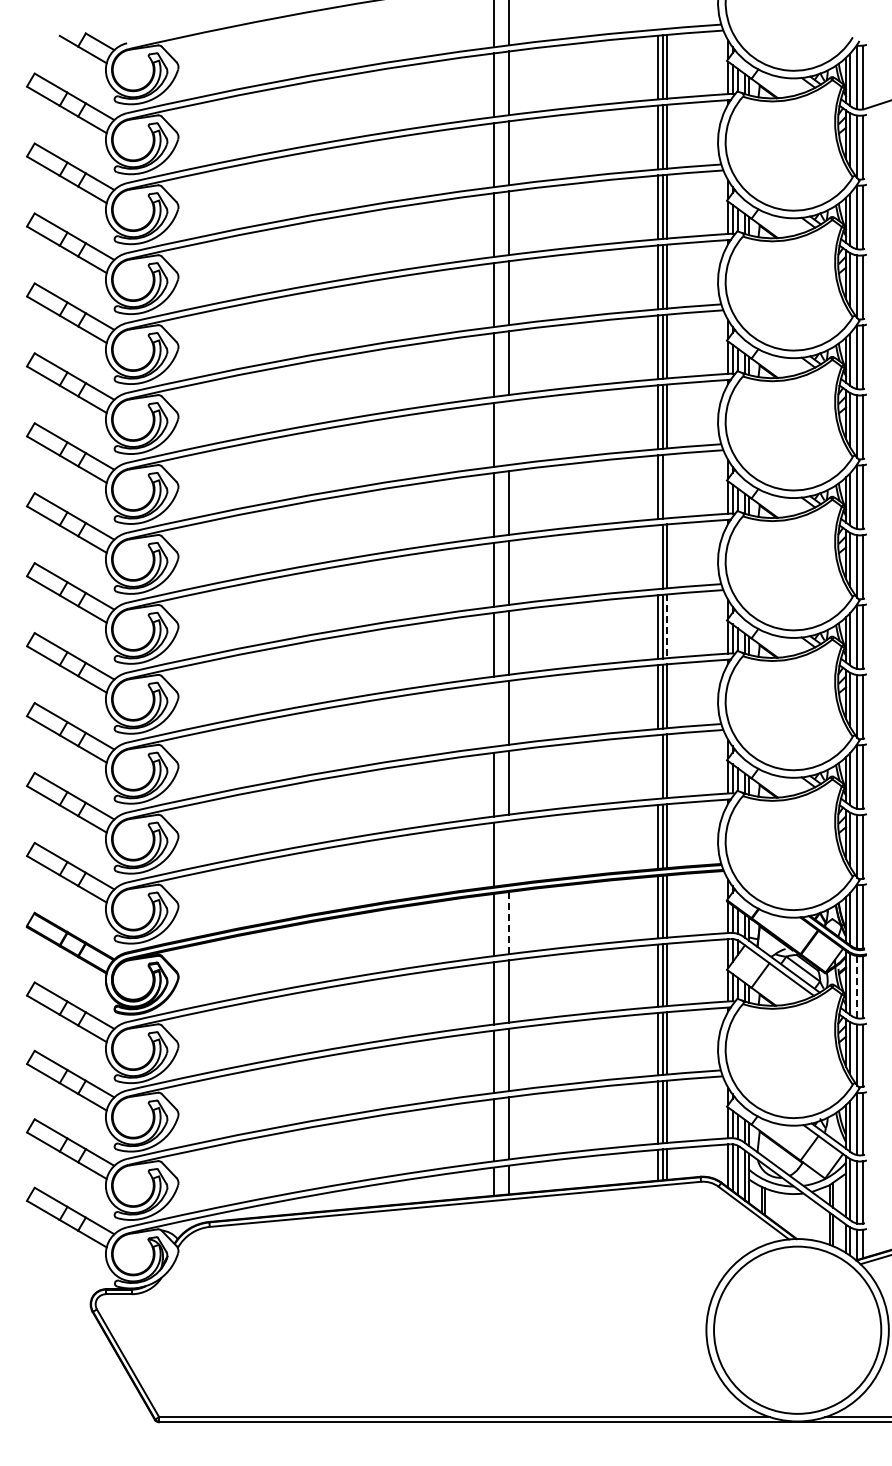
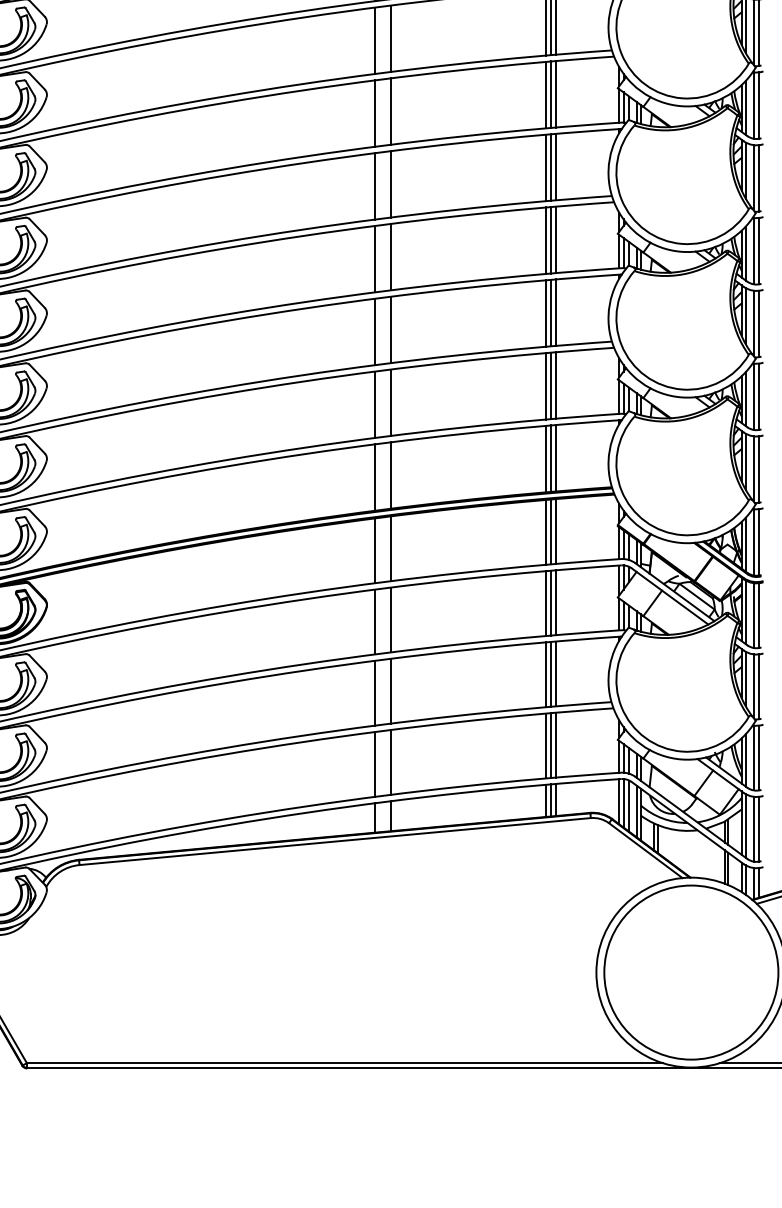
line: (508, 432) -> (390, 38), added
line: (667, 486) -> (555, 94), added
line: (658, 557) -> (546, 168), added
line: (667, 626) -> (555, 240), dashed -> solid
line: (493, 714) -> (374, 331), added
line: (658, 766) -> (546, 385), added
line: (508, 852) -> (390, 475), added
line: (508, 923) -> (390, 549), dashed -> solid
line: (857, 987) -> (753, 615), dashed -> solid

